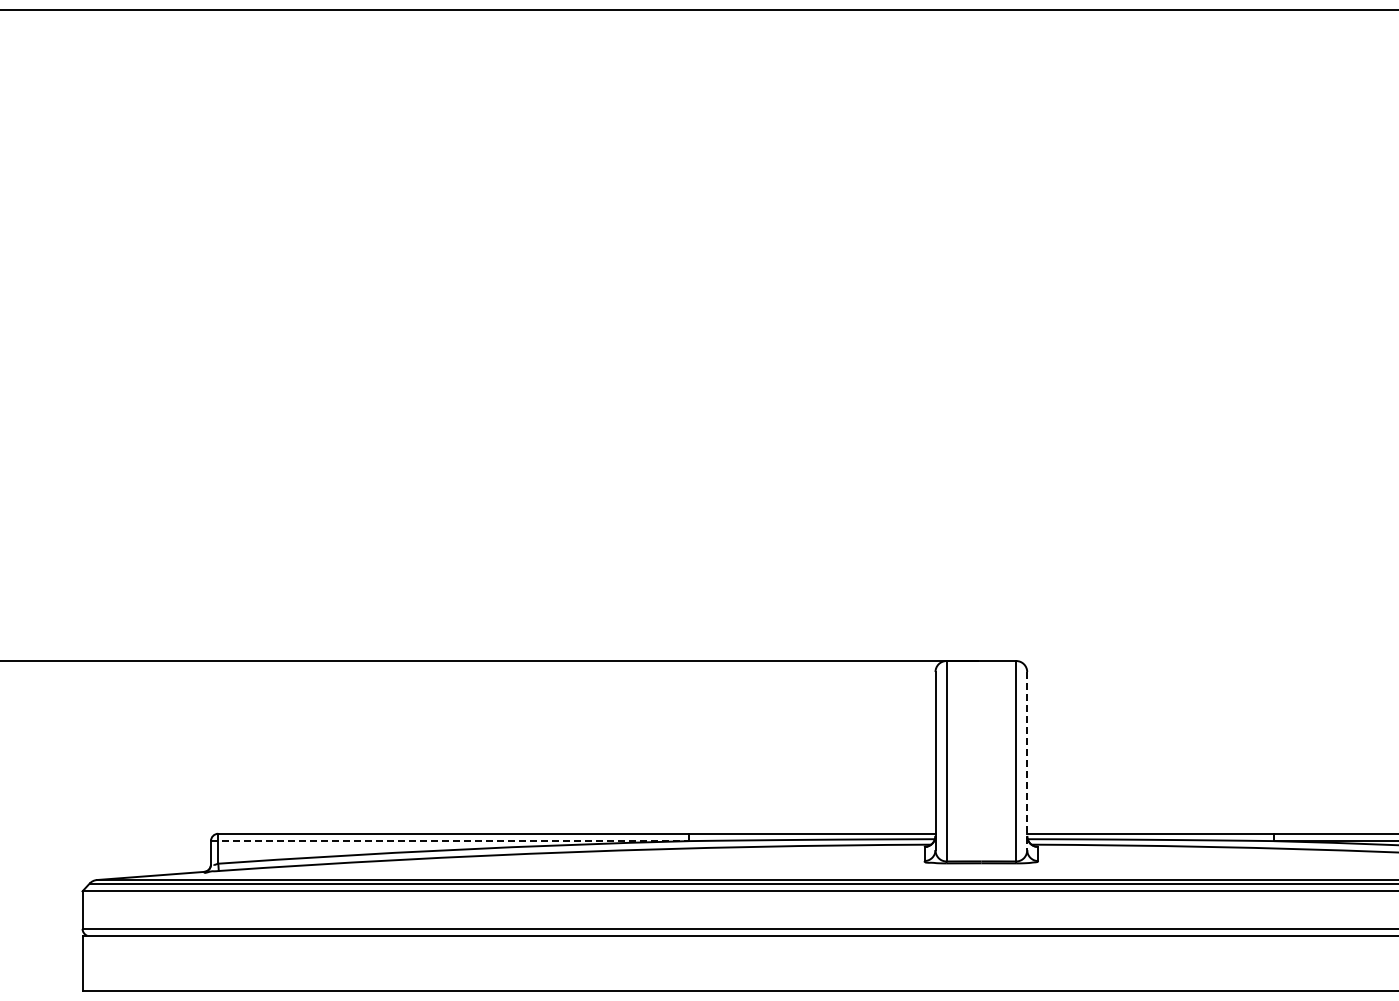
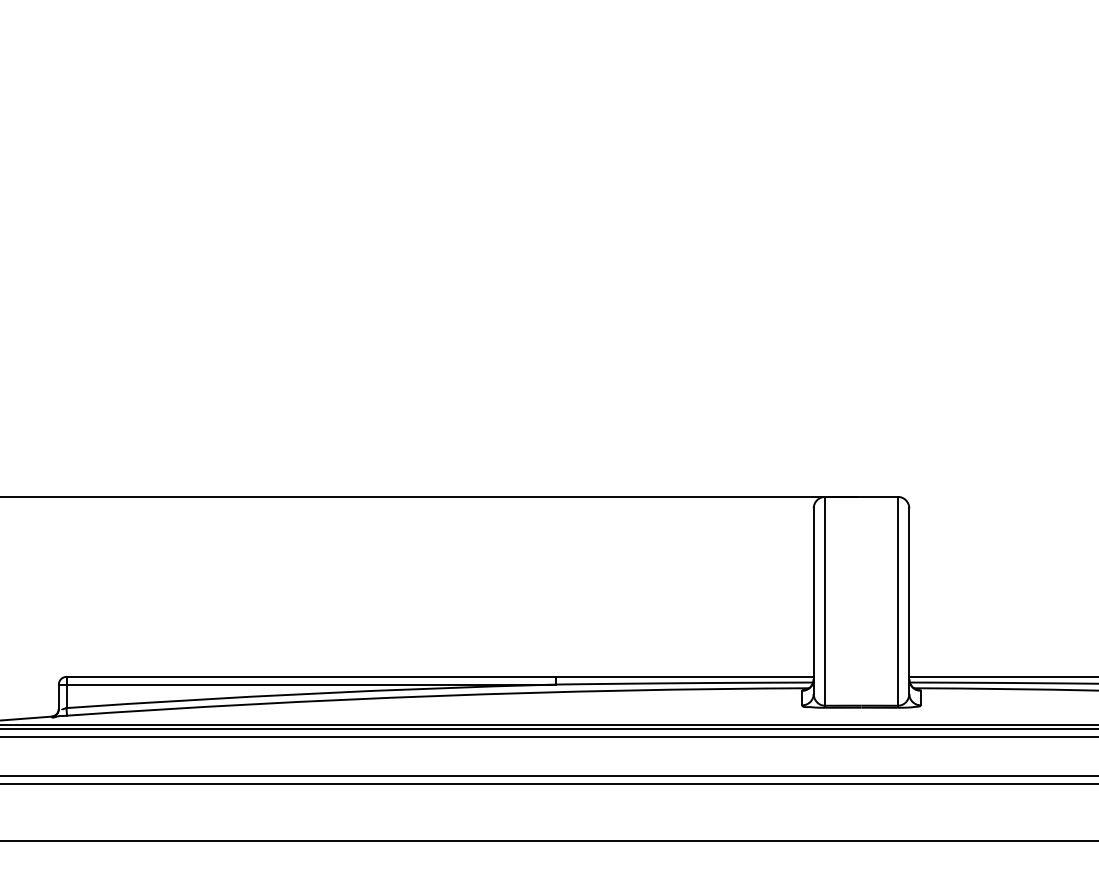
line: (1027, 761) -> (909, 601), dashed -> solid
line: (449, 841) -> (307, 684), dashed -> solid

